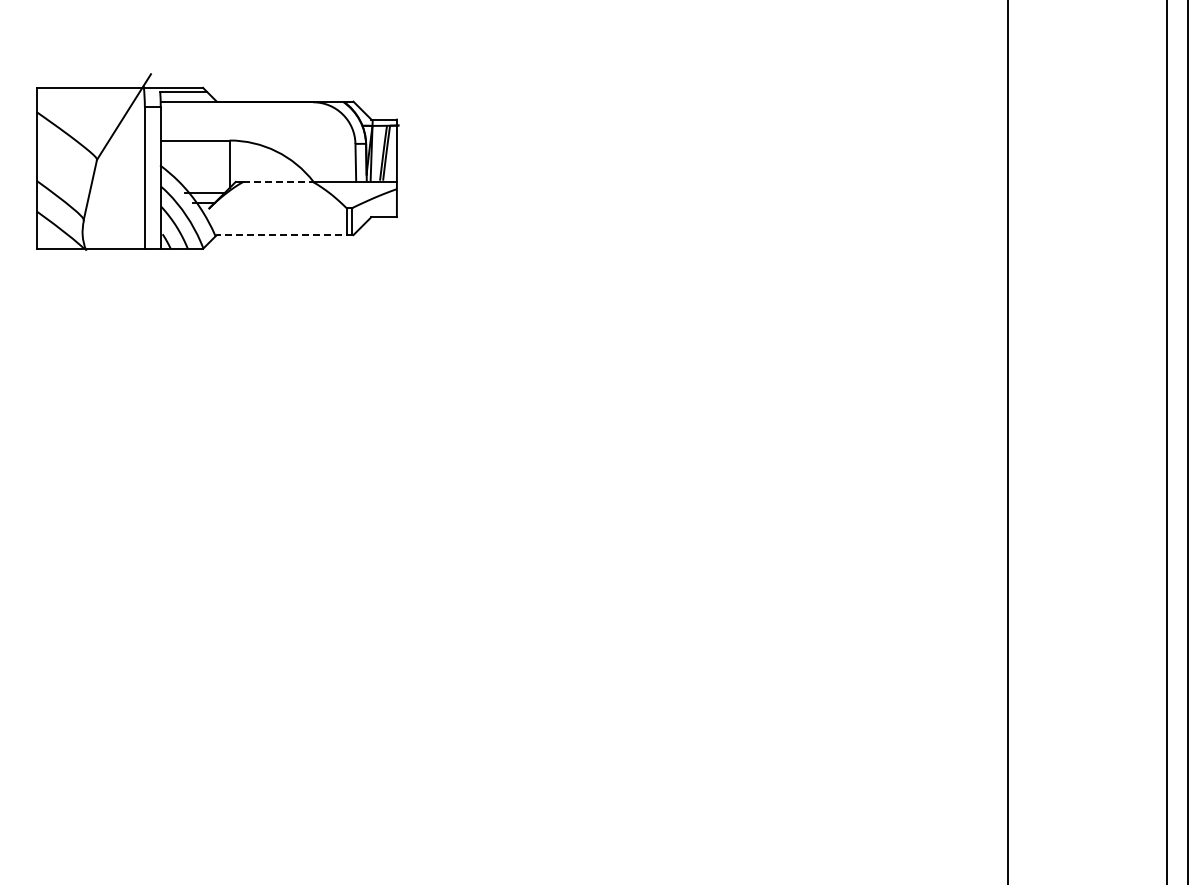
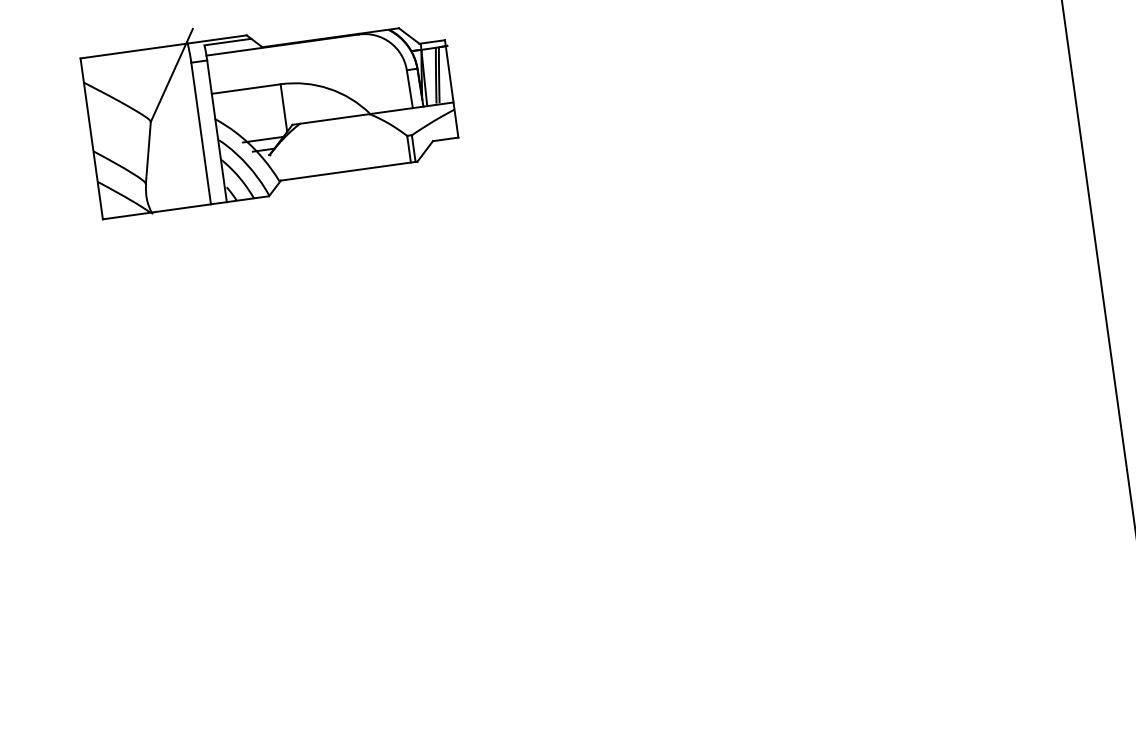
line: (278, 181) -> (335, 118), dashed -> solid
line: (284, 235) -> (348, 171), dashed -> solid

